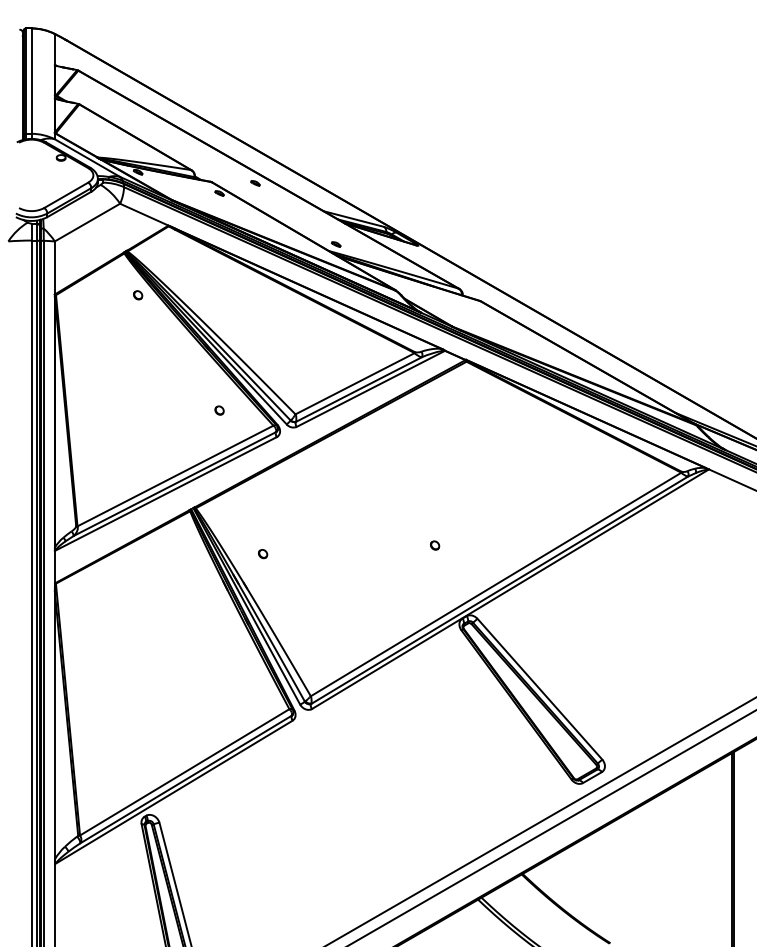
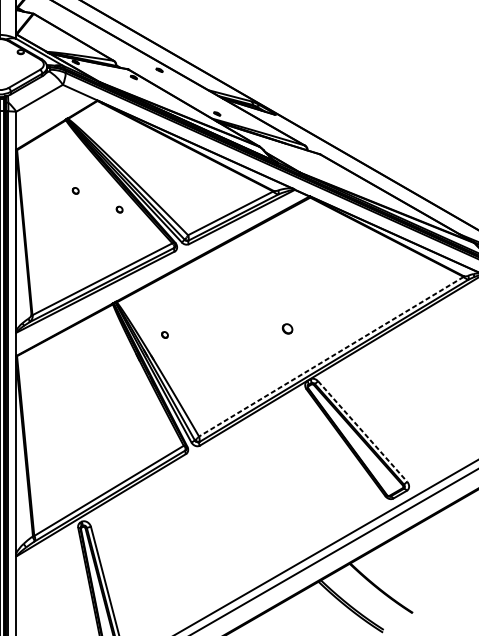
part: (138, 295) -> (76, 191), moved
part: (219, 410) -> (119, 209), moved
part: (435, 545) -> (288, 328), size x1.6
line: (495, 584) -> (330, 356), solid -> dashed
line: (540, 689) -> (363, 431), solid -> dashed

